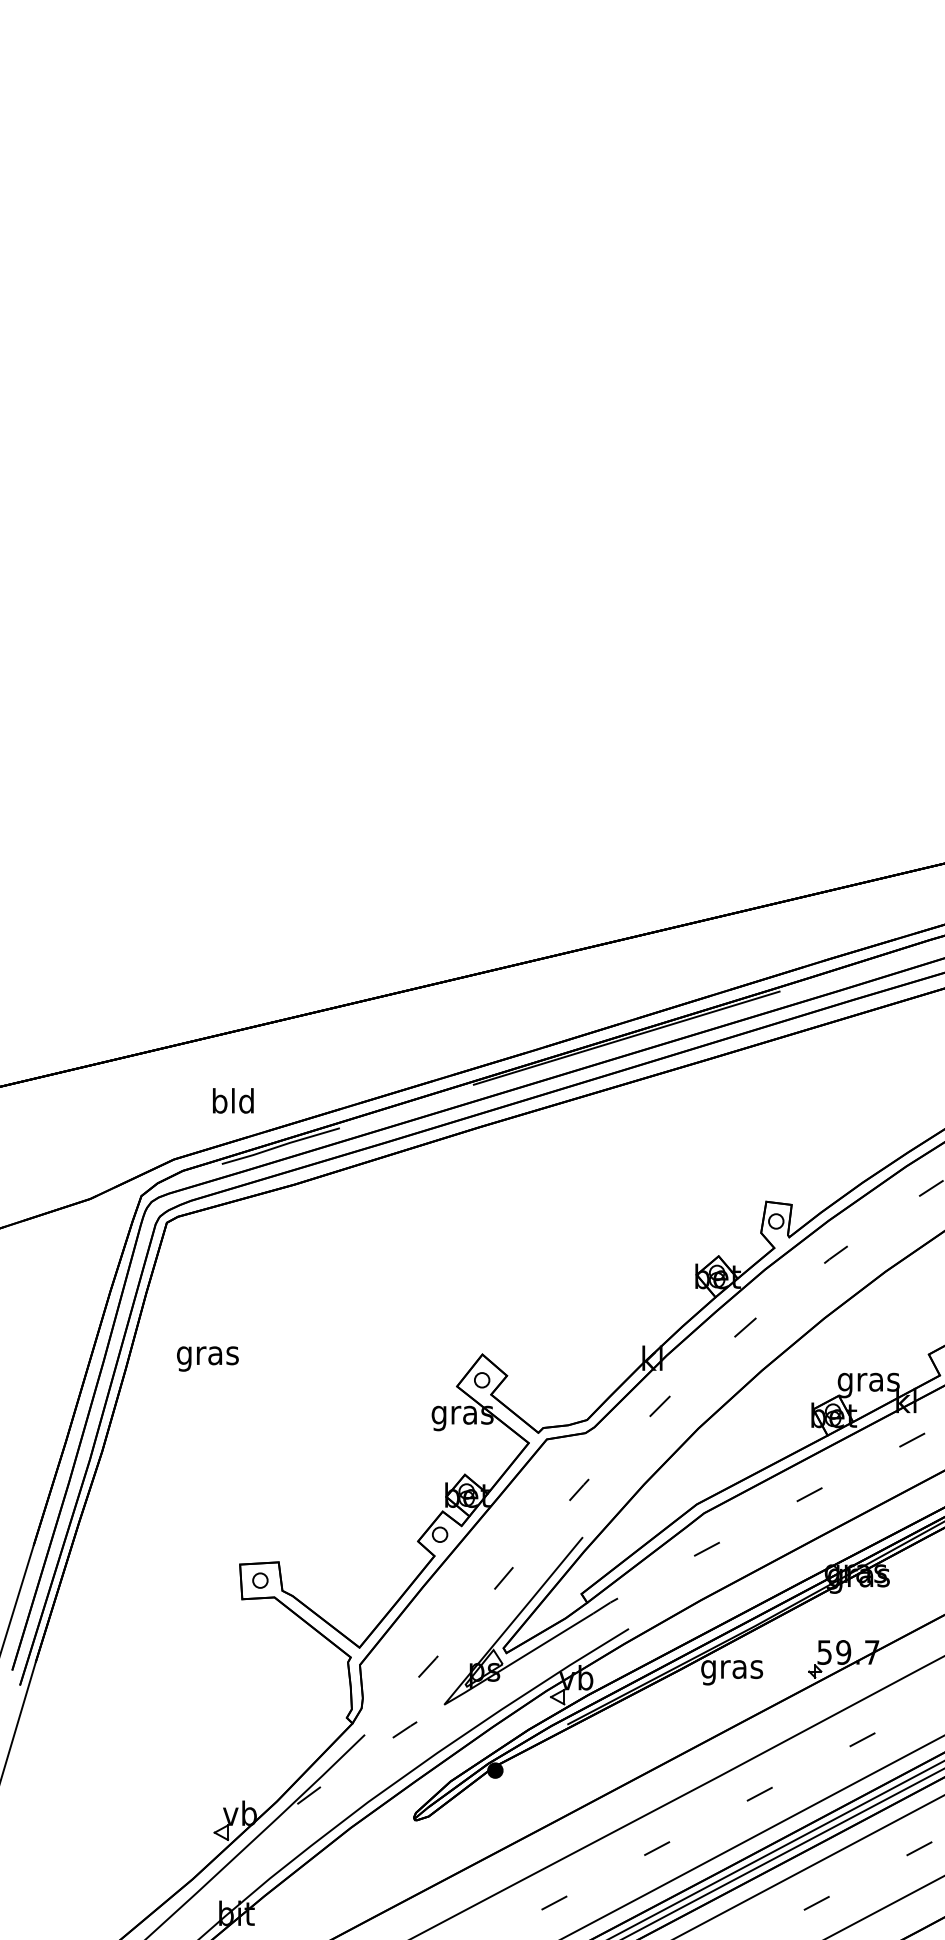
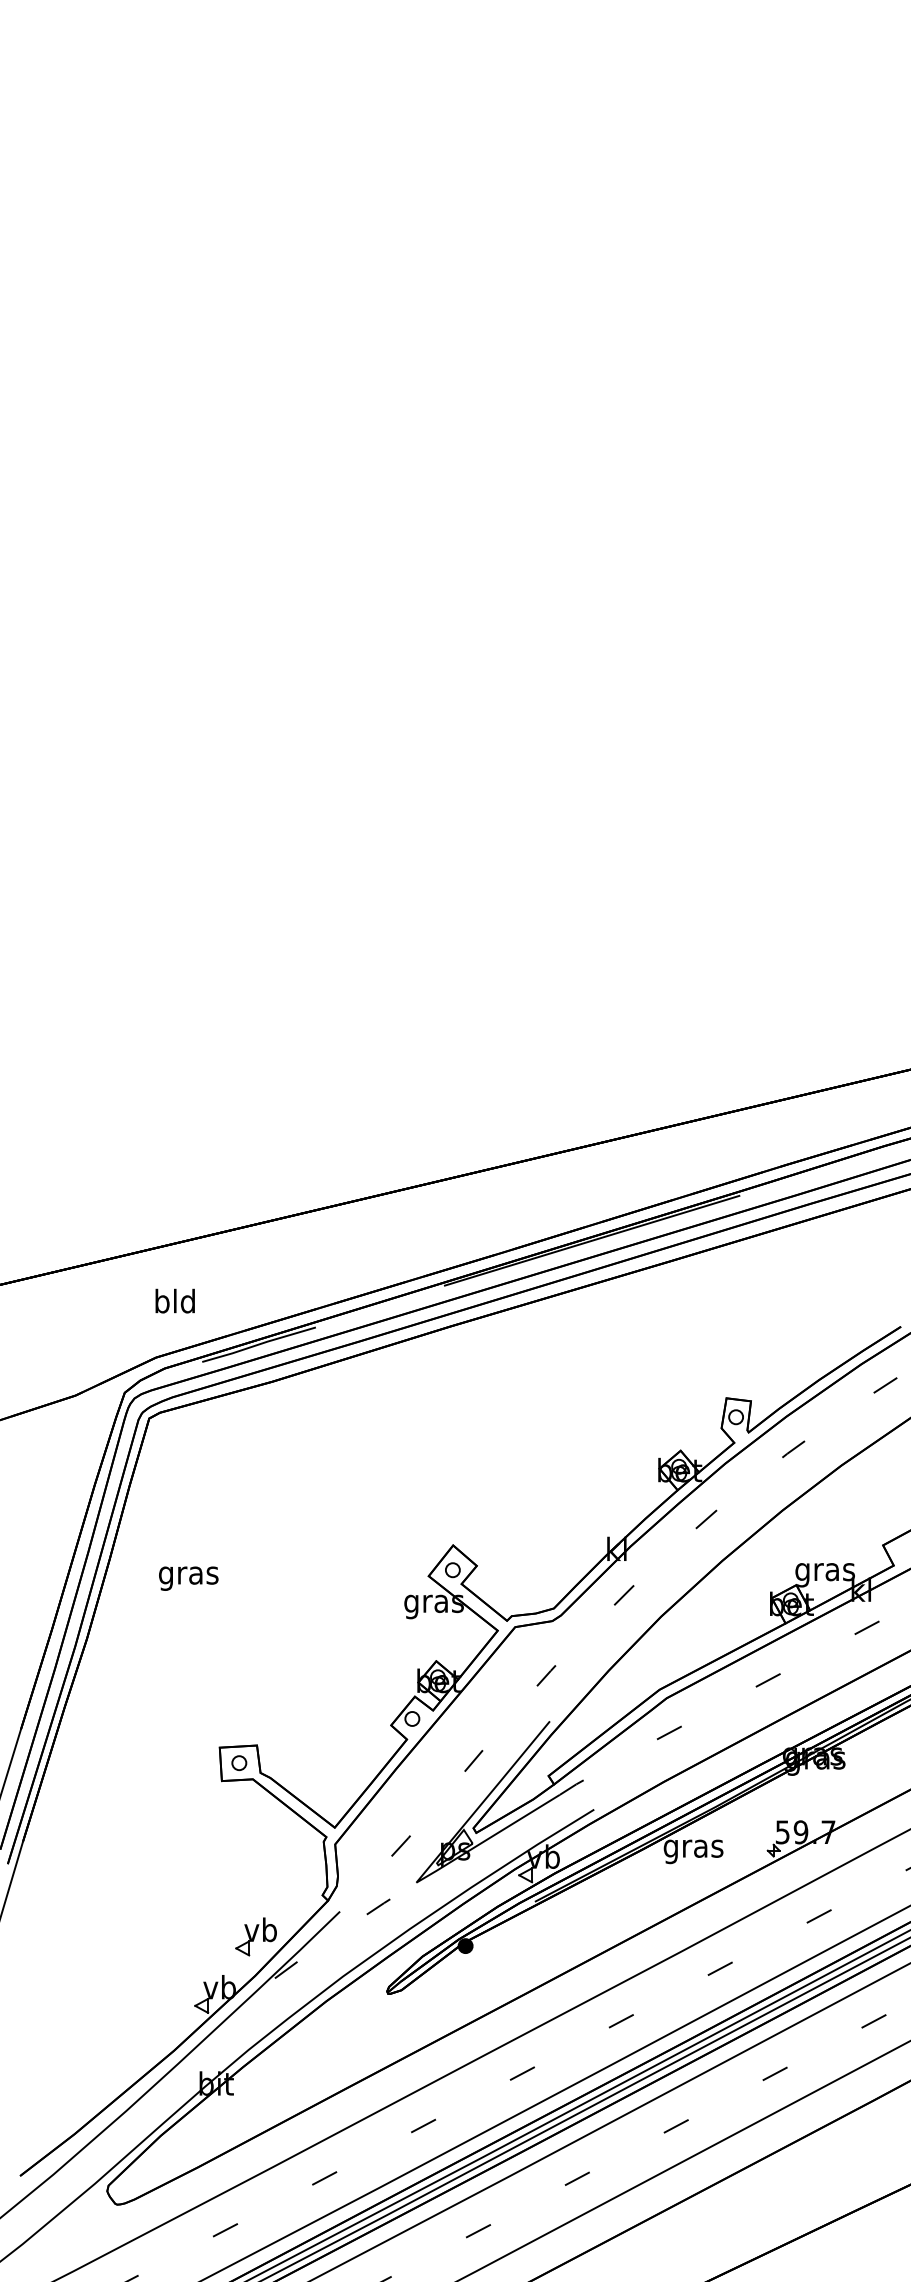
text: (232, 1100) -> (174, 1300), moved
text: (207, 1358) -> (188, 1578), moved
part: (277, 1760) -> (255, 1936), added

